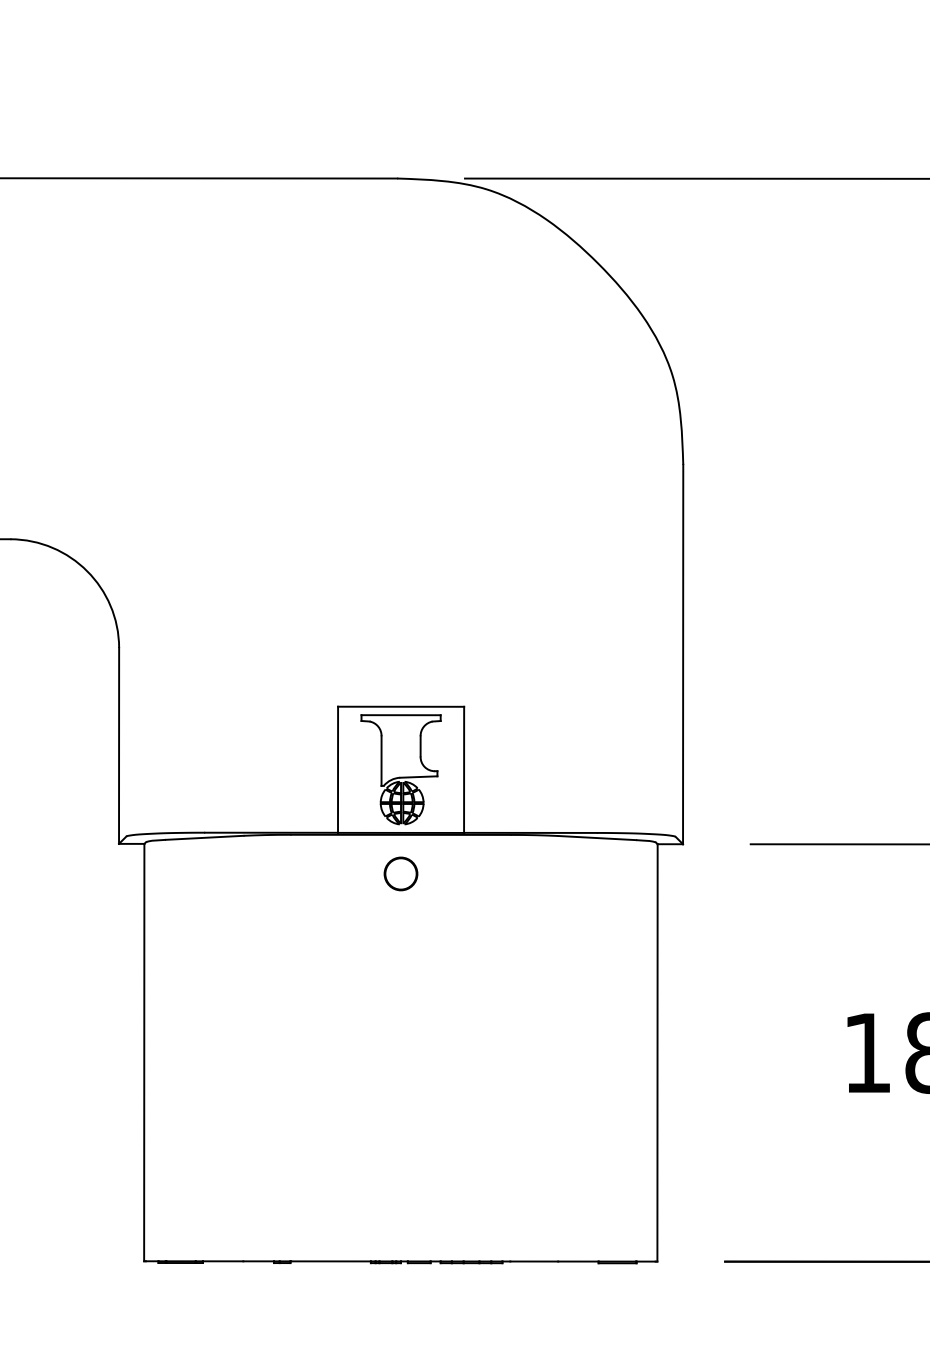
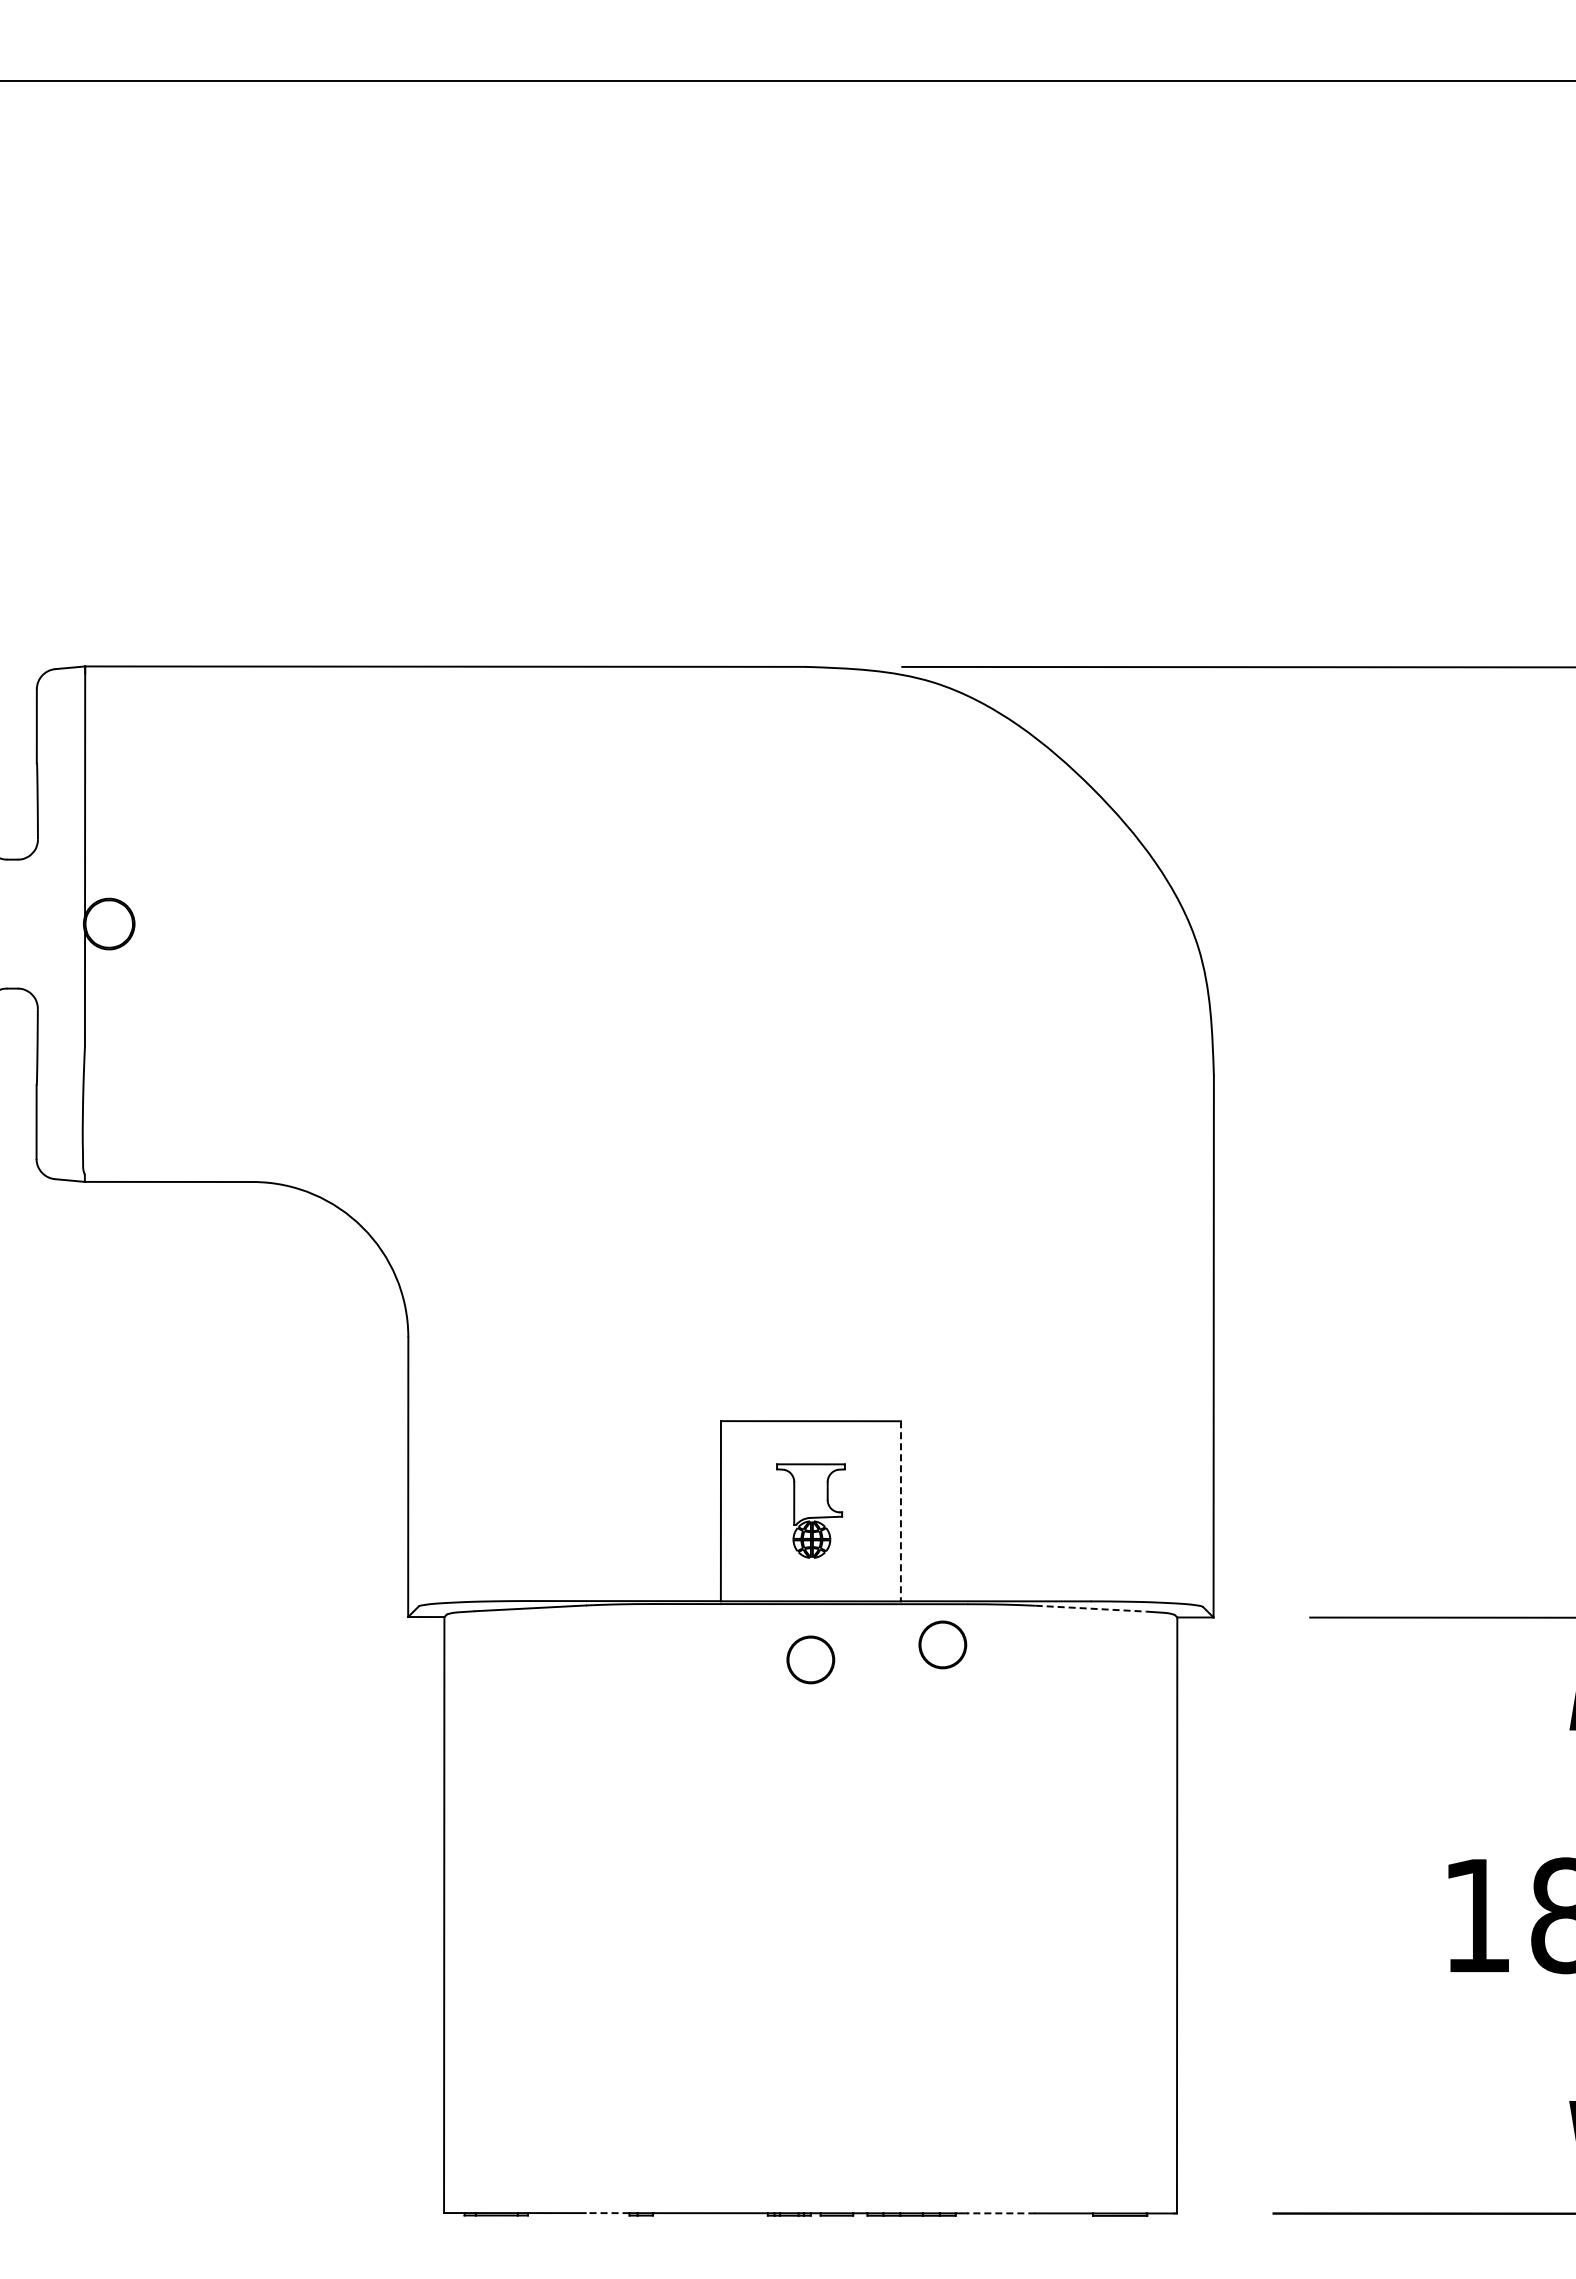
part: (400, 769) -> (810, 1510), size x0.6
line: (463, 770) -> (900, 1511), solid -> dashed
line: (597, 837) -> (1091, 1608), solid -> dashed
part: (493, 863) -> (942, 1644), added
line: (258, 1261) -> (607, 2213), solid -> dashed
line: (533, 1261) -> (1000, 2213), solid -> dashed

